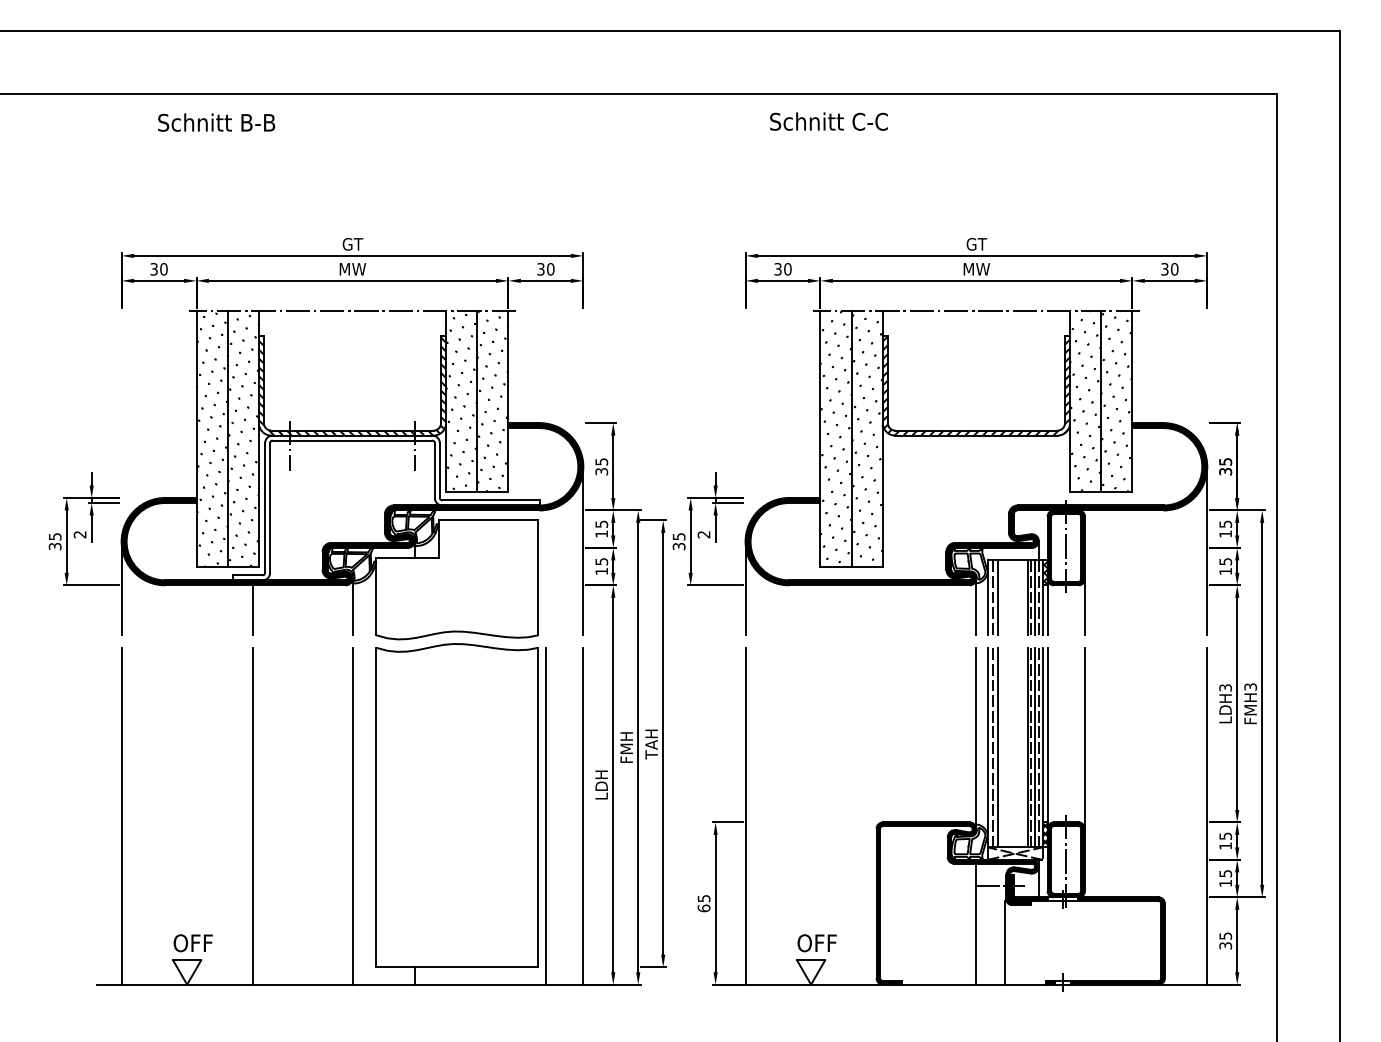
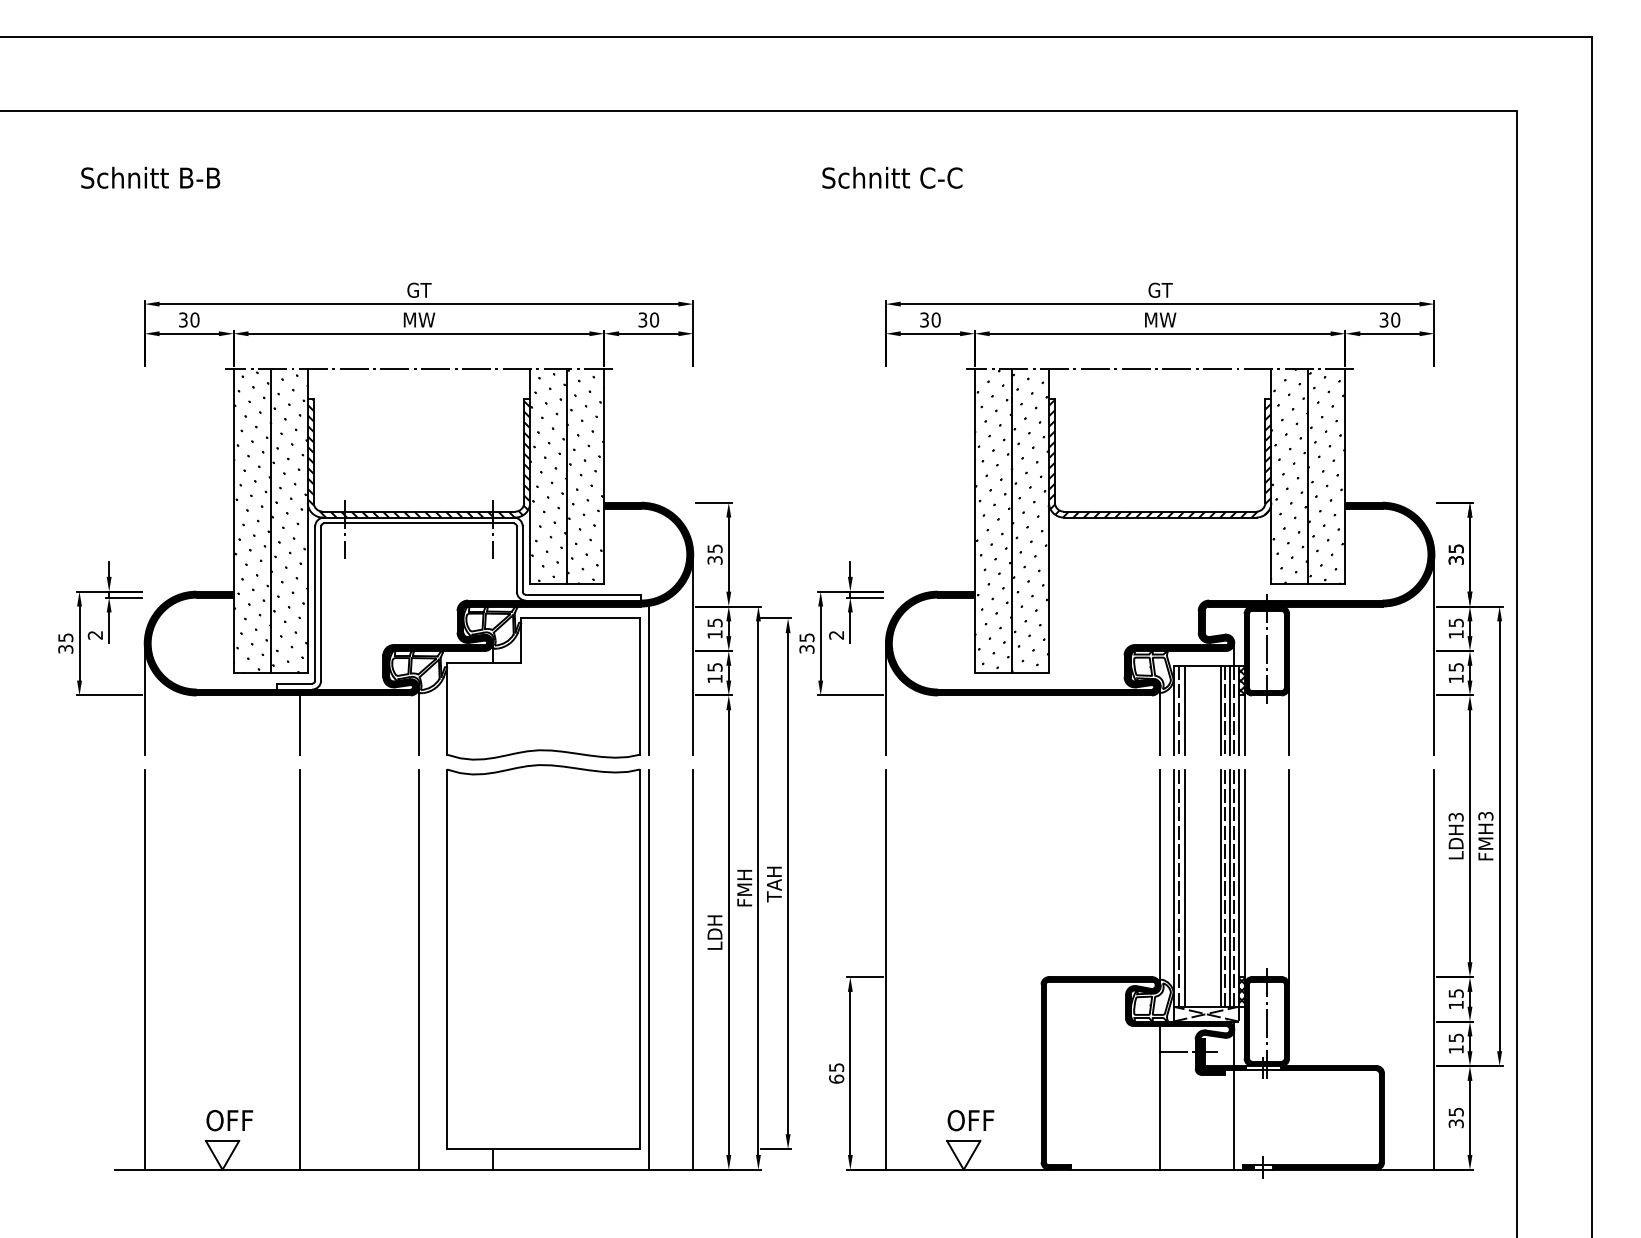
text: (828, 121) -> (891, 177), moved
text: (216, 122) -> (150, 177), moved
line: (545, 572) -> (648, 680), added
line: (1004, 942) -> (1233, 1119), moved

